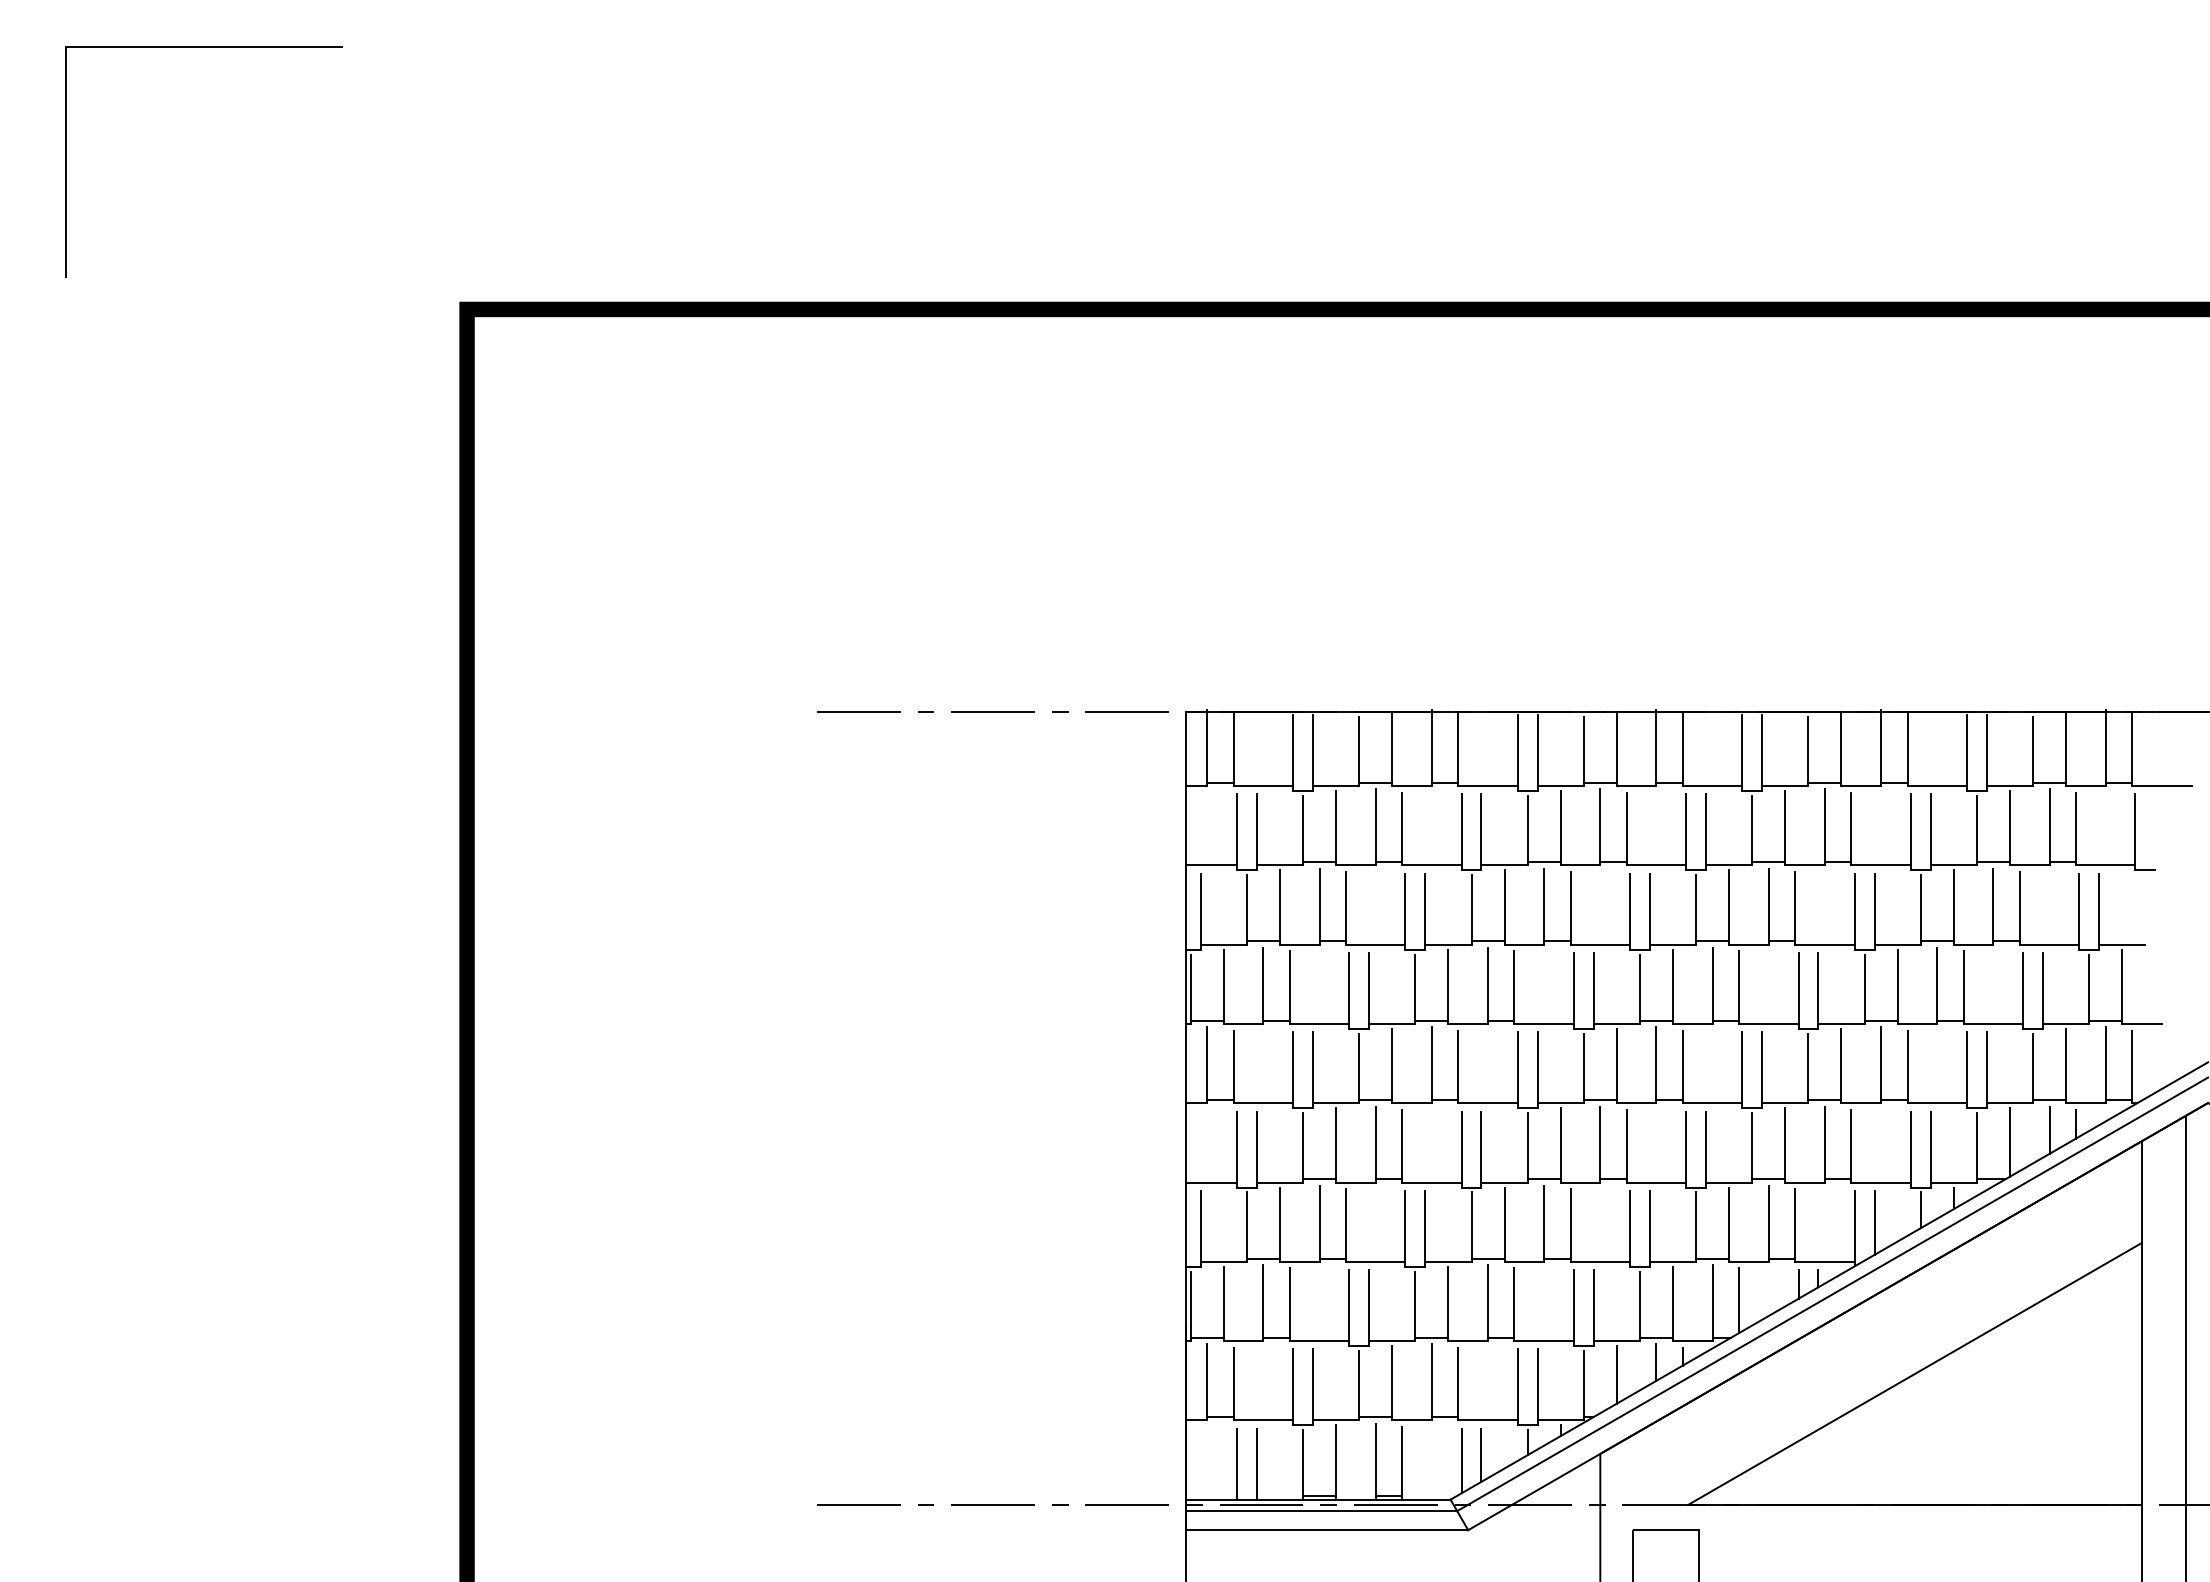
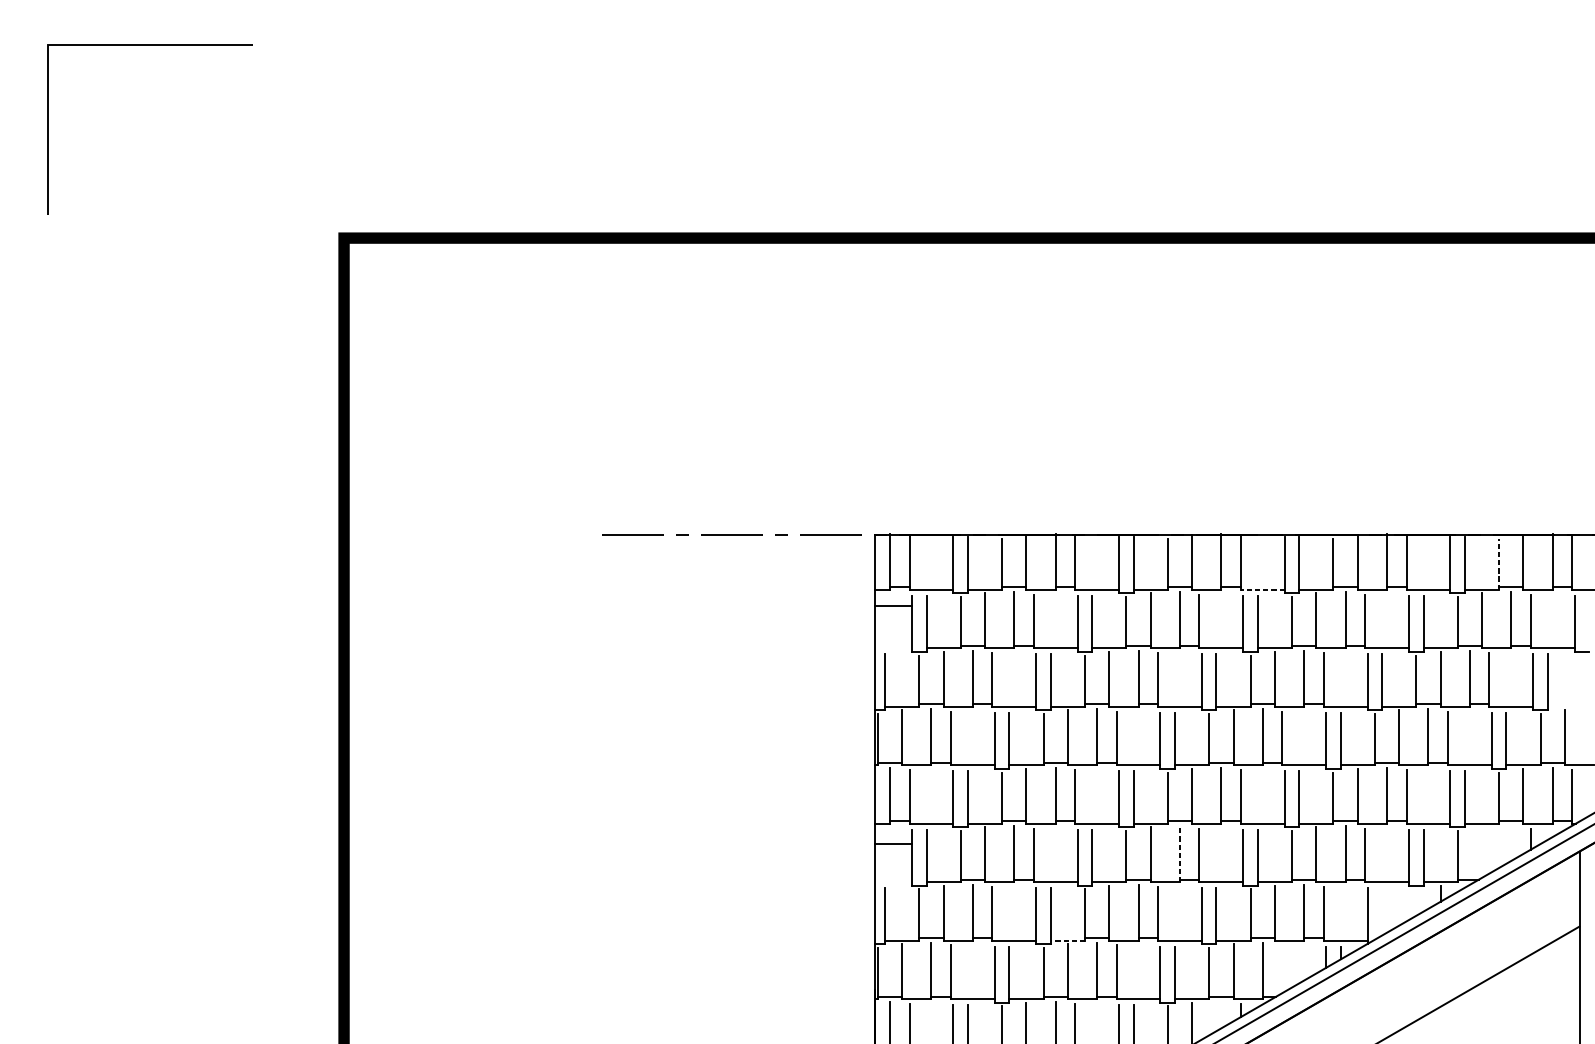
line: (2033, 751) -> (1499, 564), solid -> dashed
line: (1712, 786) -> (1262, 589), solid -> dashed
line: (1211, 865) -> (893, 606), moved
line: (2122, 944) -> (1565, 706), removed
line: (2049, 1129) -> (1511, 842), removed
line: (2009, 1142) -> (1481, 852), removed
line: (1600, 1144) -> (1180, 854), solid -> dashed
line: (1211, 1182) -> (893, 843), moved
line: (1920, 1210) -> (1416, 902), removed
line: (1874, 1222) -> (1382, 911), removed
line: (1447, 1261) -> (1067, 940), solid -> dashed
line: (1739, 1300) -> (1282, 969), removed
line: (1656, 1362) -> (1221, 1014), removed

